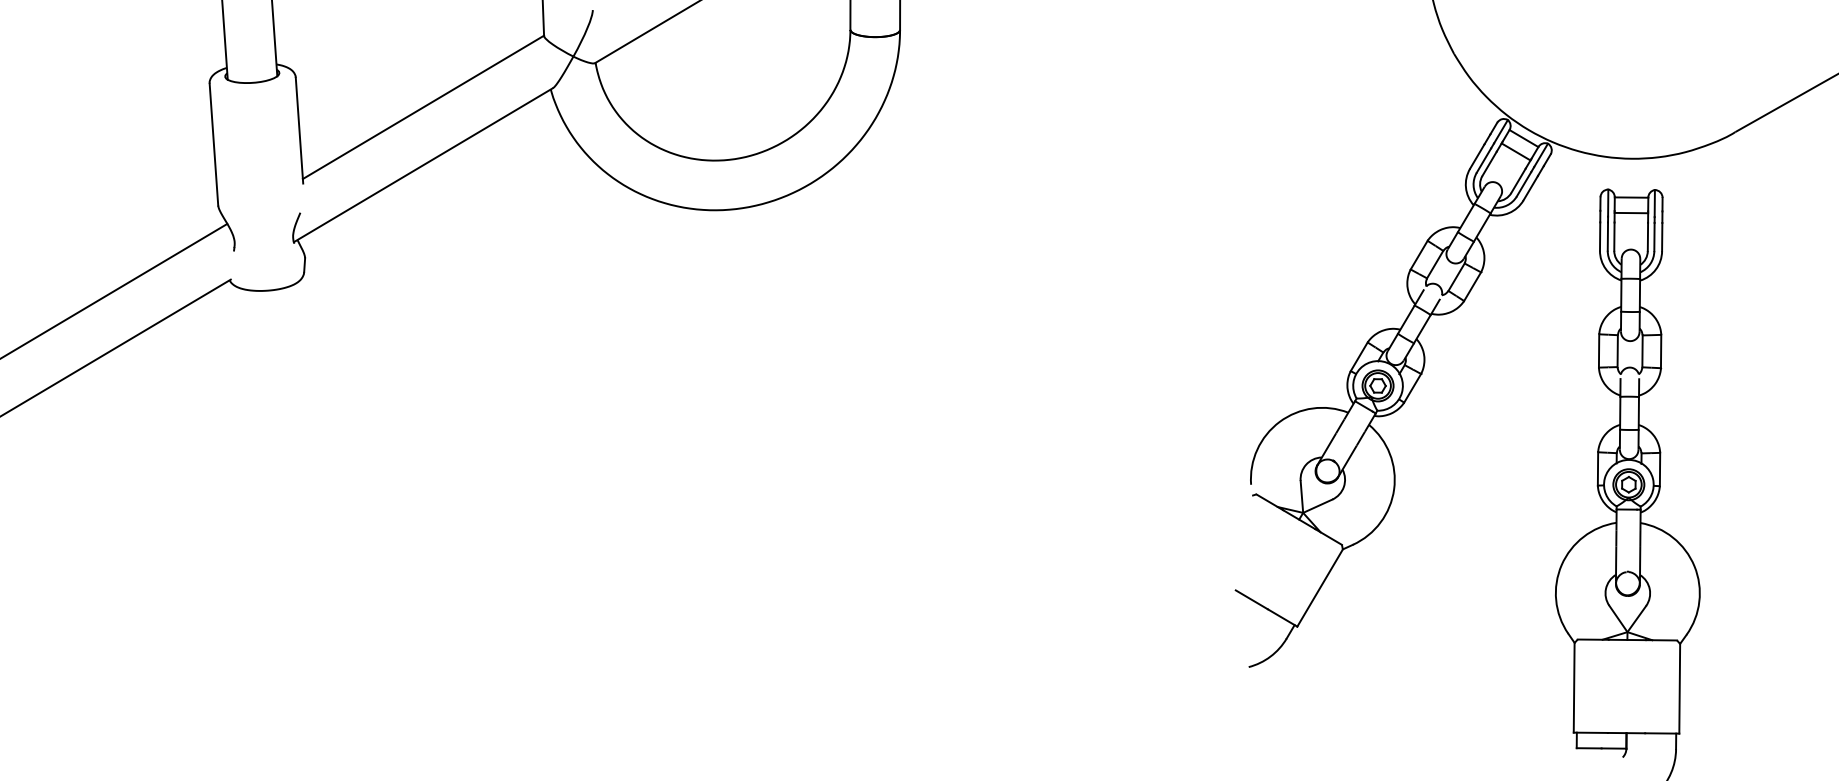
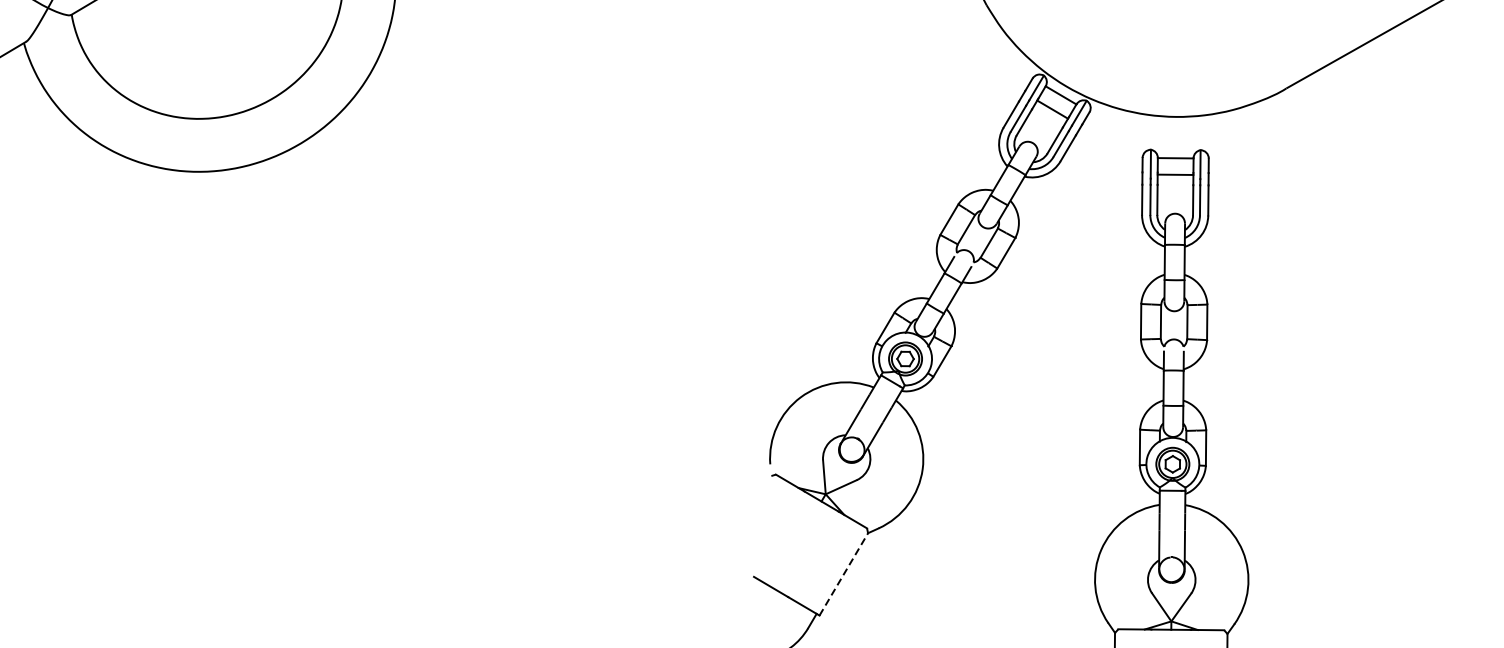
line: (1320, 587) -> (844, 573), solid -> dashed

